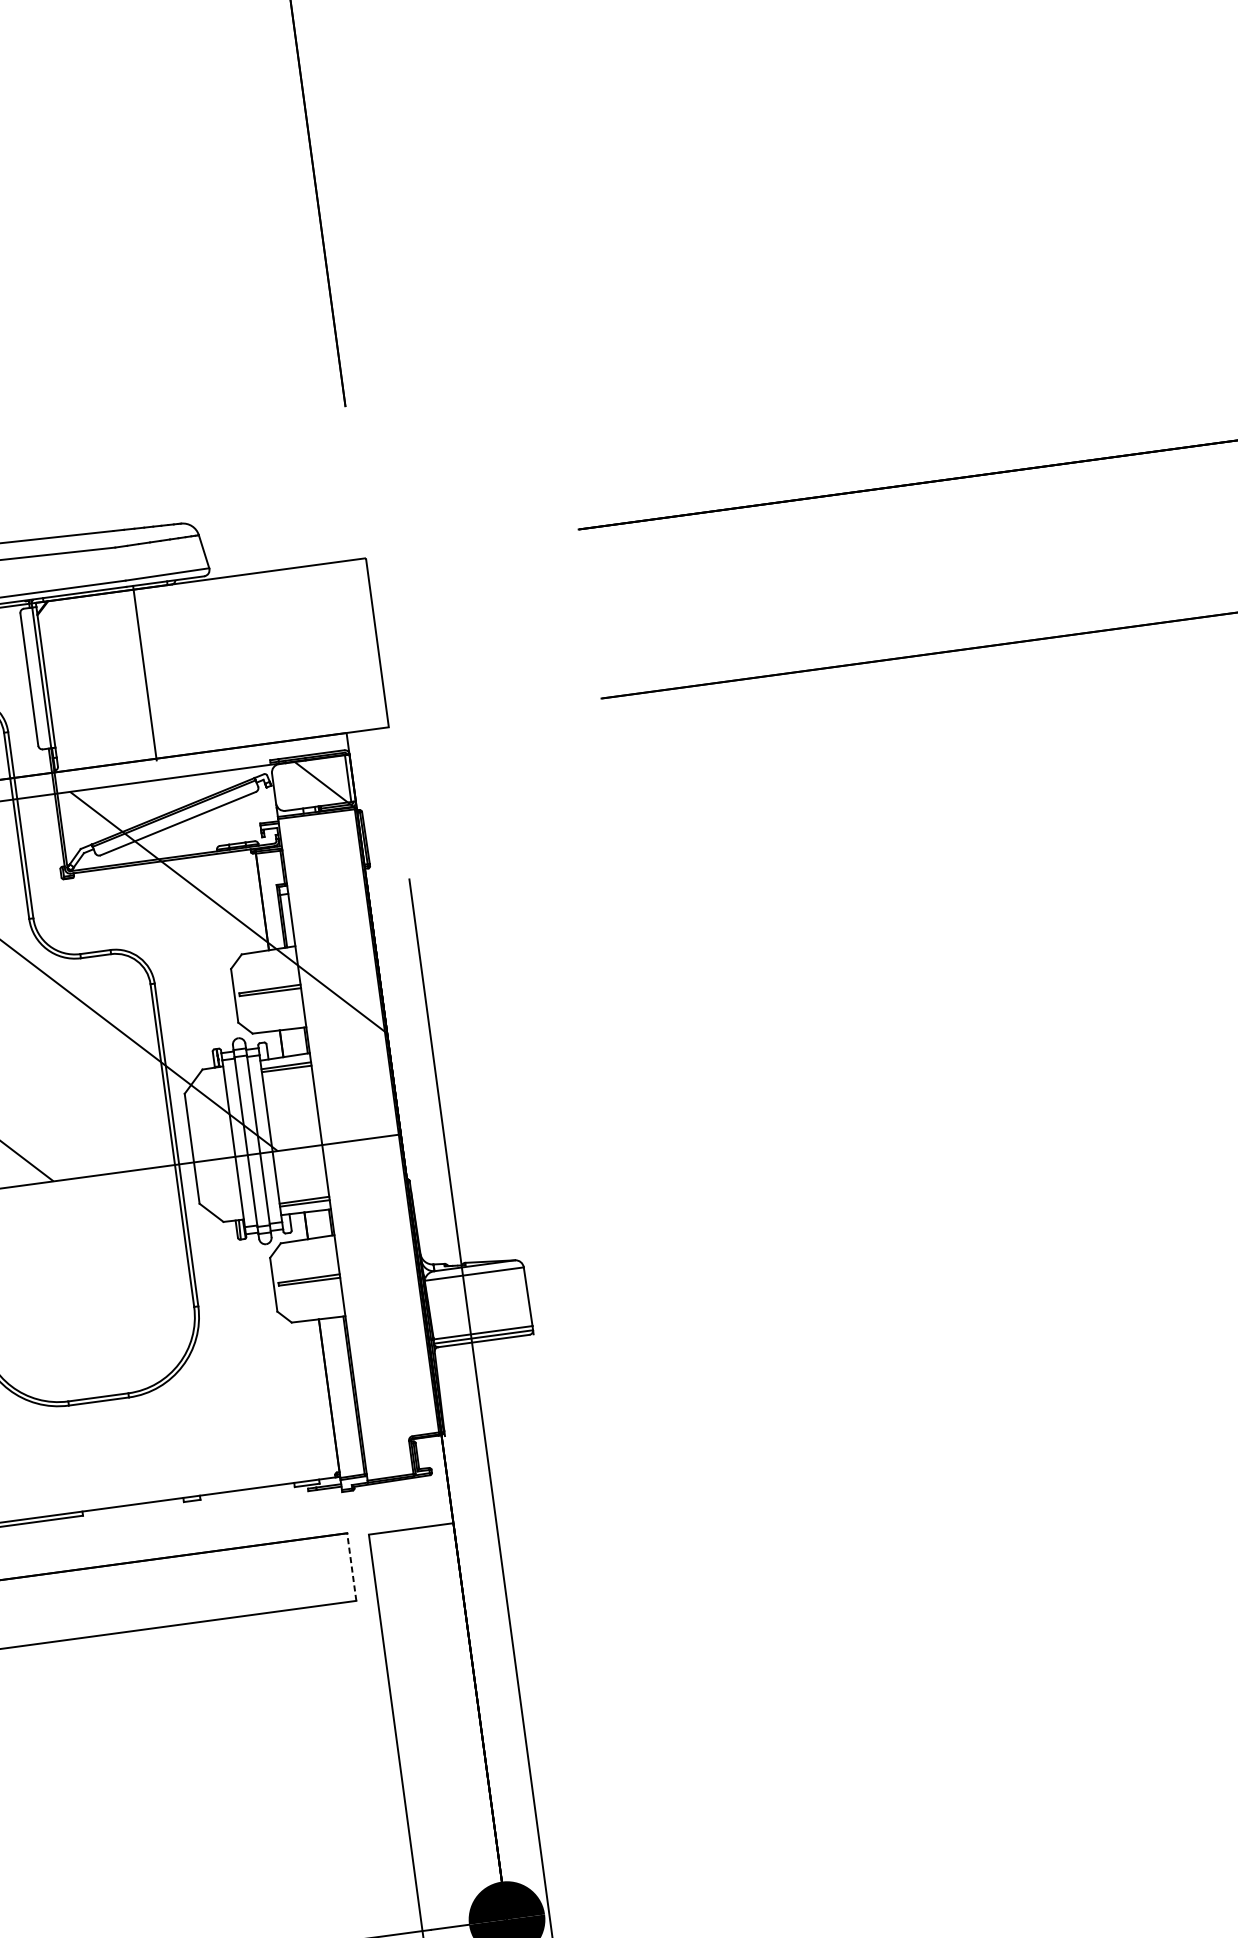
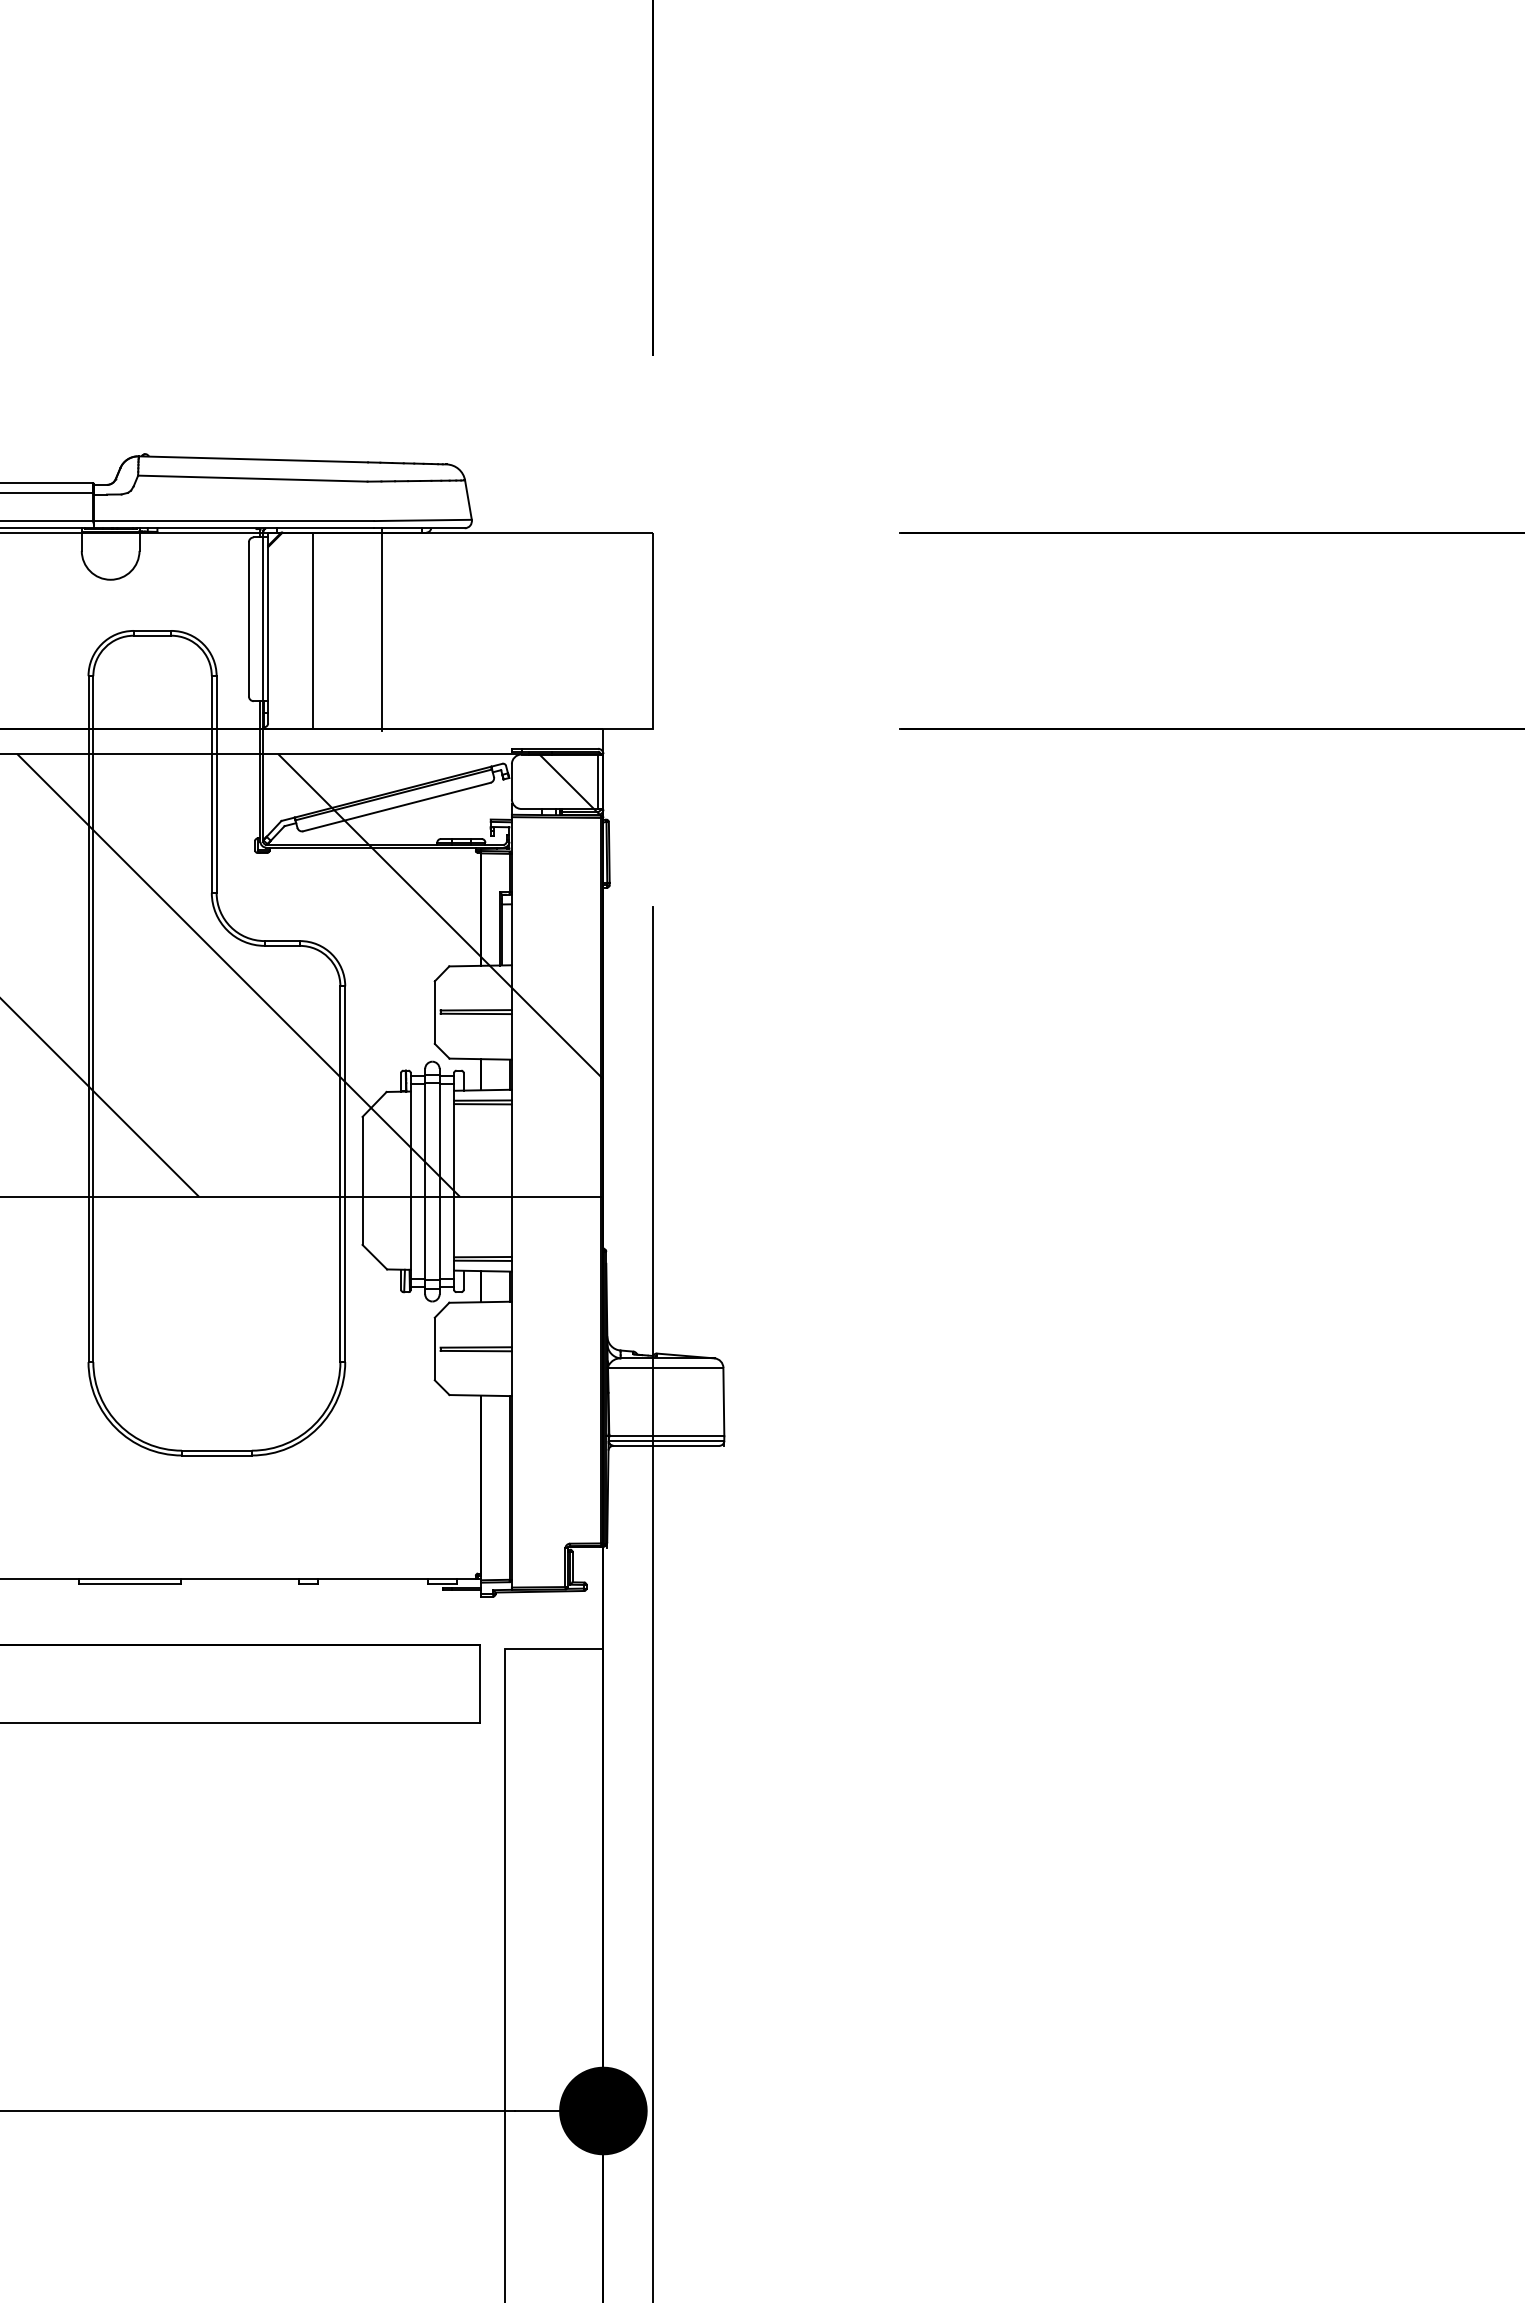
line: (86, 681) -> (313, 630), added
line: (351, 1566) -> (480, 1683), dashed -> solid

